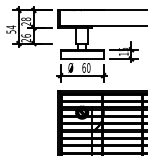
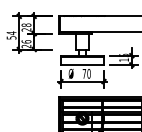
text: (83, 67) -> (83, 73), 60 -> 70

